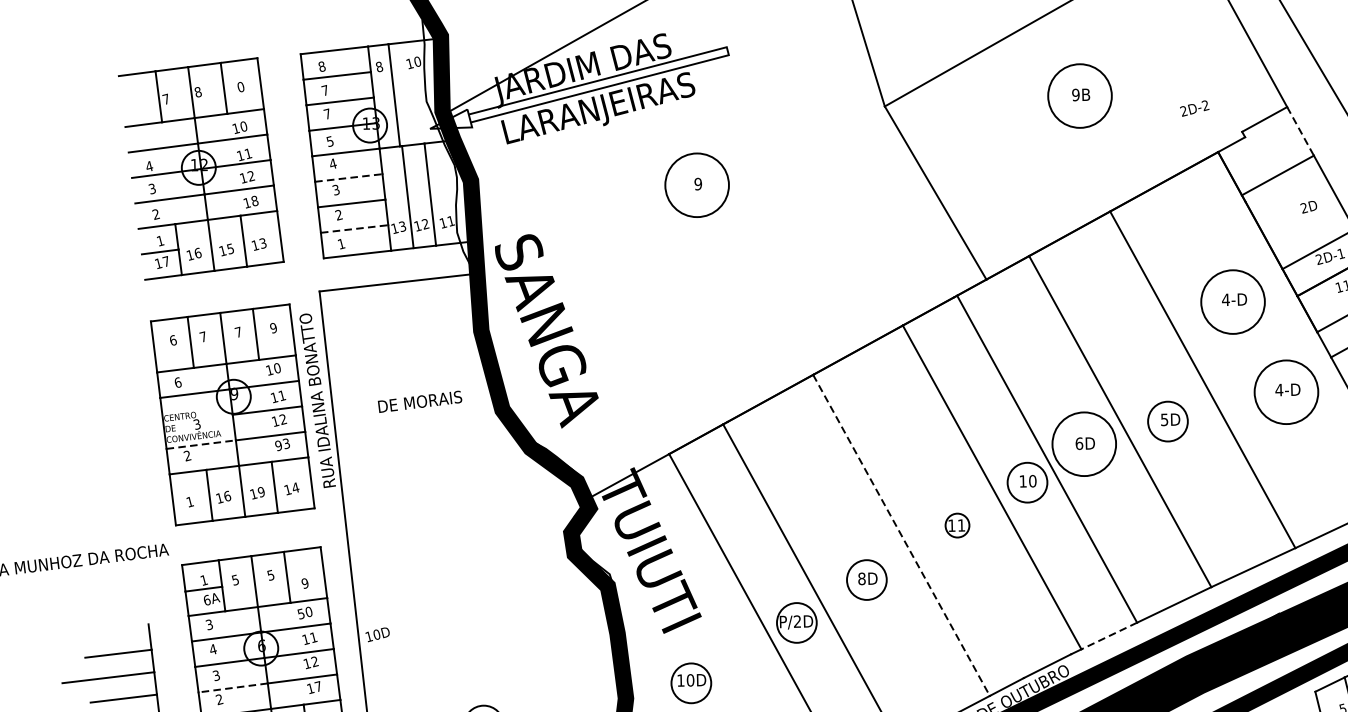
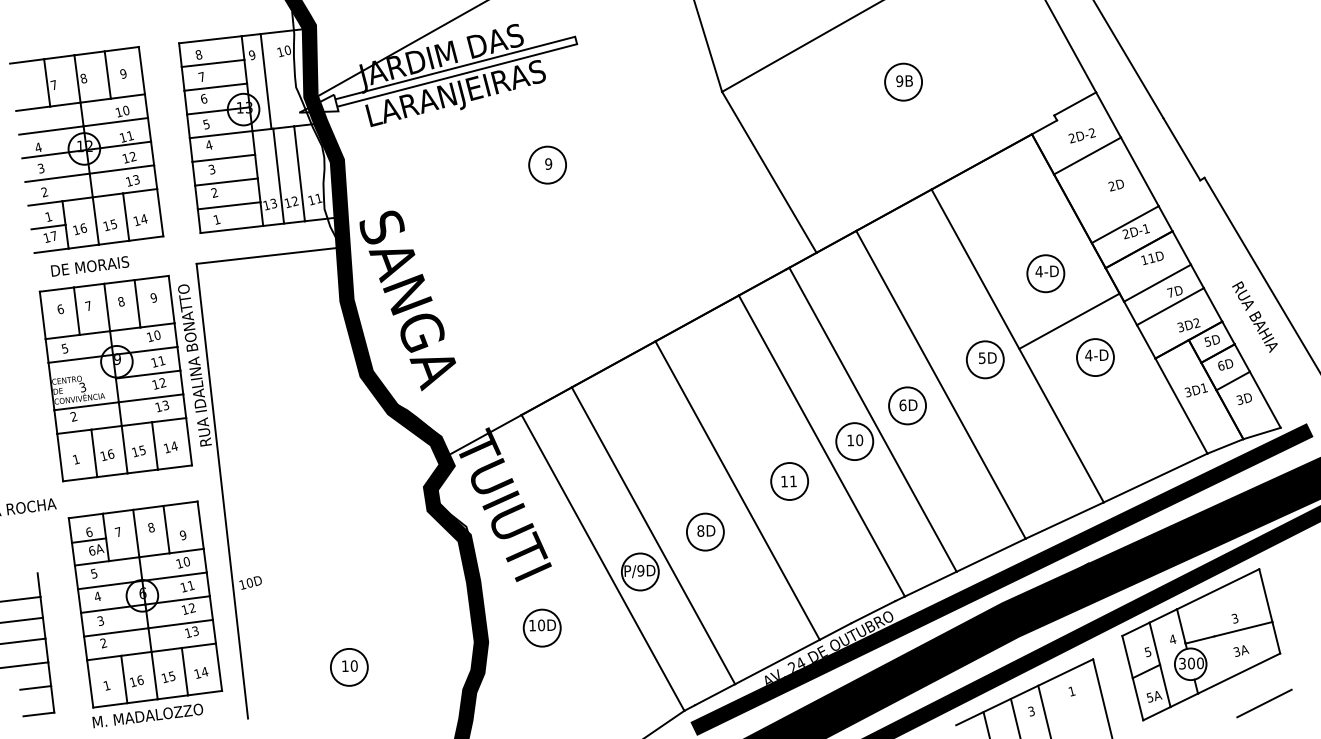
text: (379, 67) -> (252, 55), 8 -> 9
text: (240, 86) -> (123, 73), 0 -> 9
circle: (1079, 95) -> (903, 81), size x0.62
text: (1193, 108) -> (1081, 135), moved
text: (326, 113) -> (203, 98), 7 -> 6
line: (1300, 131) -> (1108, 115), dashed -> solid
line: (348, 178) -> (223, 158), dashed -> solid
circle: (697, 184) -> (547, 164), size x0.62
text: (254, 200) -> (136, 179), 18 -> 13
line: (354, 228) -> (229, 205), dashed -> solid
text: (262, 243) -> (143, 219), 13 -> 14
circle: (1232, 301) -> (1045, 273), size x0.62
text: (237, 331) -> (120, 301), 7 -> 8
line: (1258, 352) -> (1069, 320), added
text: (177, 382) -> (64, 348), 6 -> 5
circle: (1285, 392) -> (1094, 357), size x0.62
text: (419, 401) -> (89, 266), moved
part: (1168, 421) -> (985, 359), moved
circle: (1084, 443) -> (907, 405), size x0.62
line: (202, 444) -> (87, 406), dashed -> solid
text: (278, 445) -> (158, 407), 93 -> 13
text: (261, 492) -> (142, 450), 19 -> 15
circle: (957, 525) -> (789, 481), size x1.67
line: (901, 536) -> (737, 491), dashed -> solid
text: (271, 575) -> (151, 527), 5 -> 8
text: (204, 580) -> (89, 532), 1 -> 6
text: (234, 580) -> (117, 532), 5 -> 7
text: (301, 613) -> (179, 563), 50 -> 10
text: (797, 621) -> (640, 570), P/2D -> P/9D
text: (208, 623) -> (93, 572), 3 -> 5
line: (1109, 636) -> (930, 584), dashed -> solid
text: (317, 686) -> (194, 631), 17 -> 13
line: (232, 688) -> (115, 632), dashed -> solid

